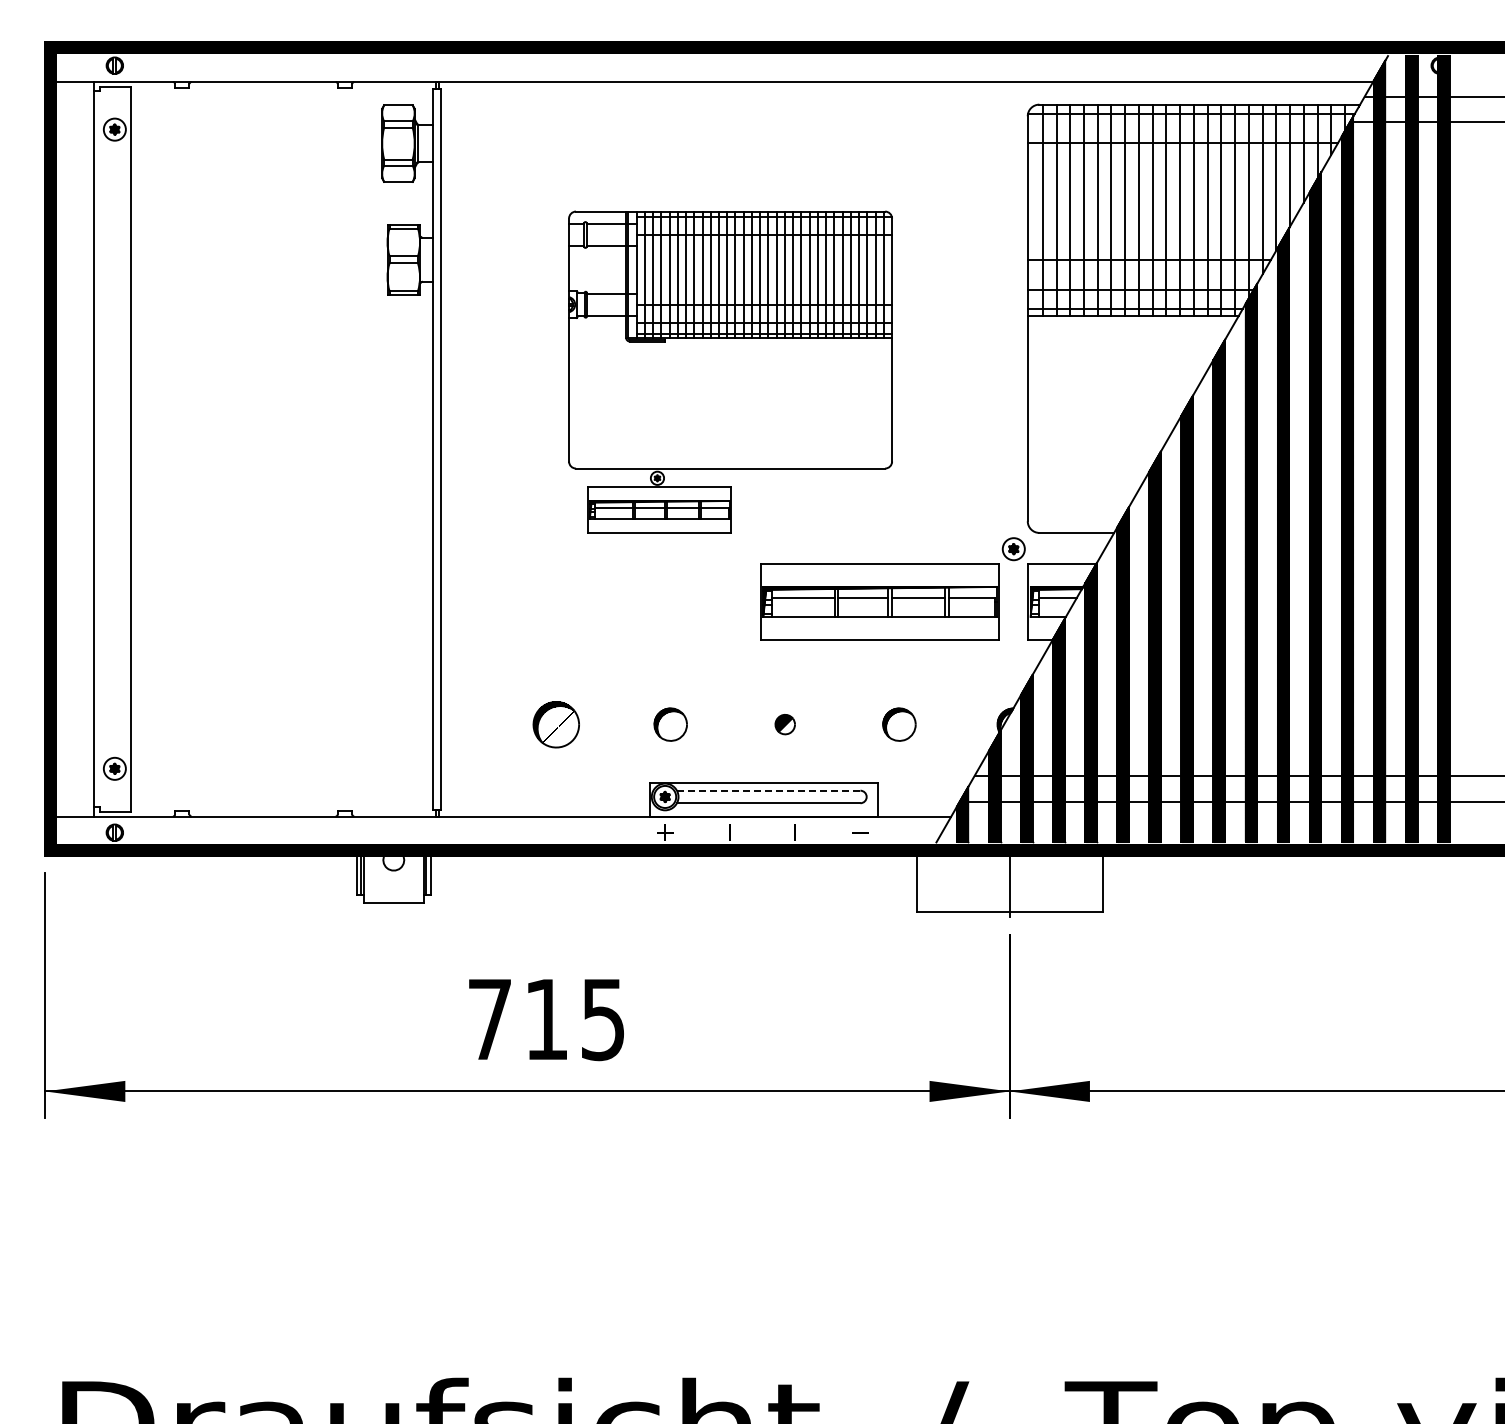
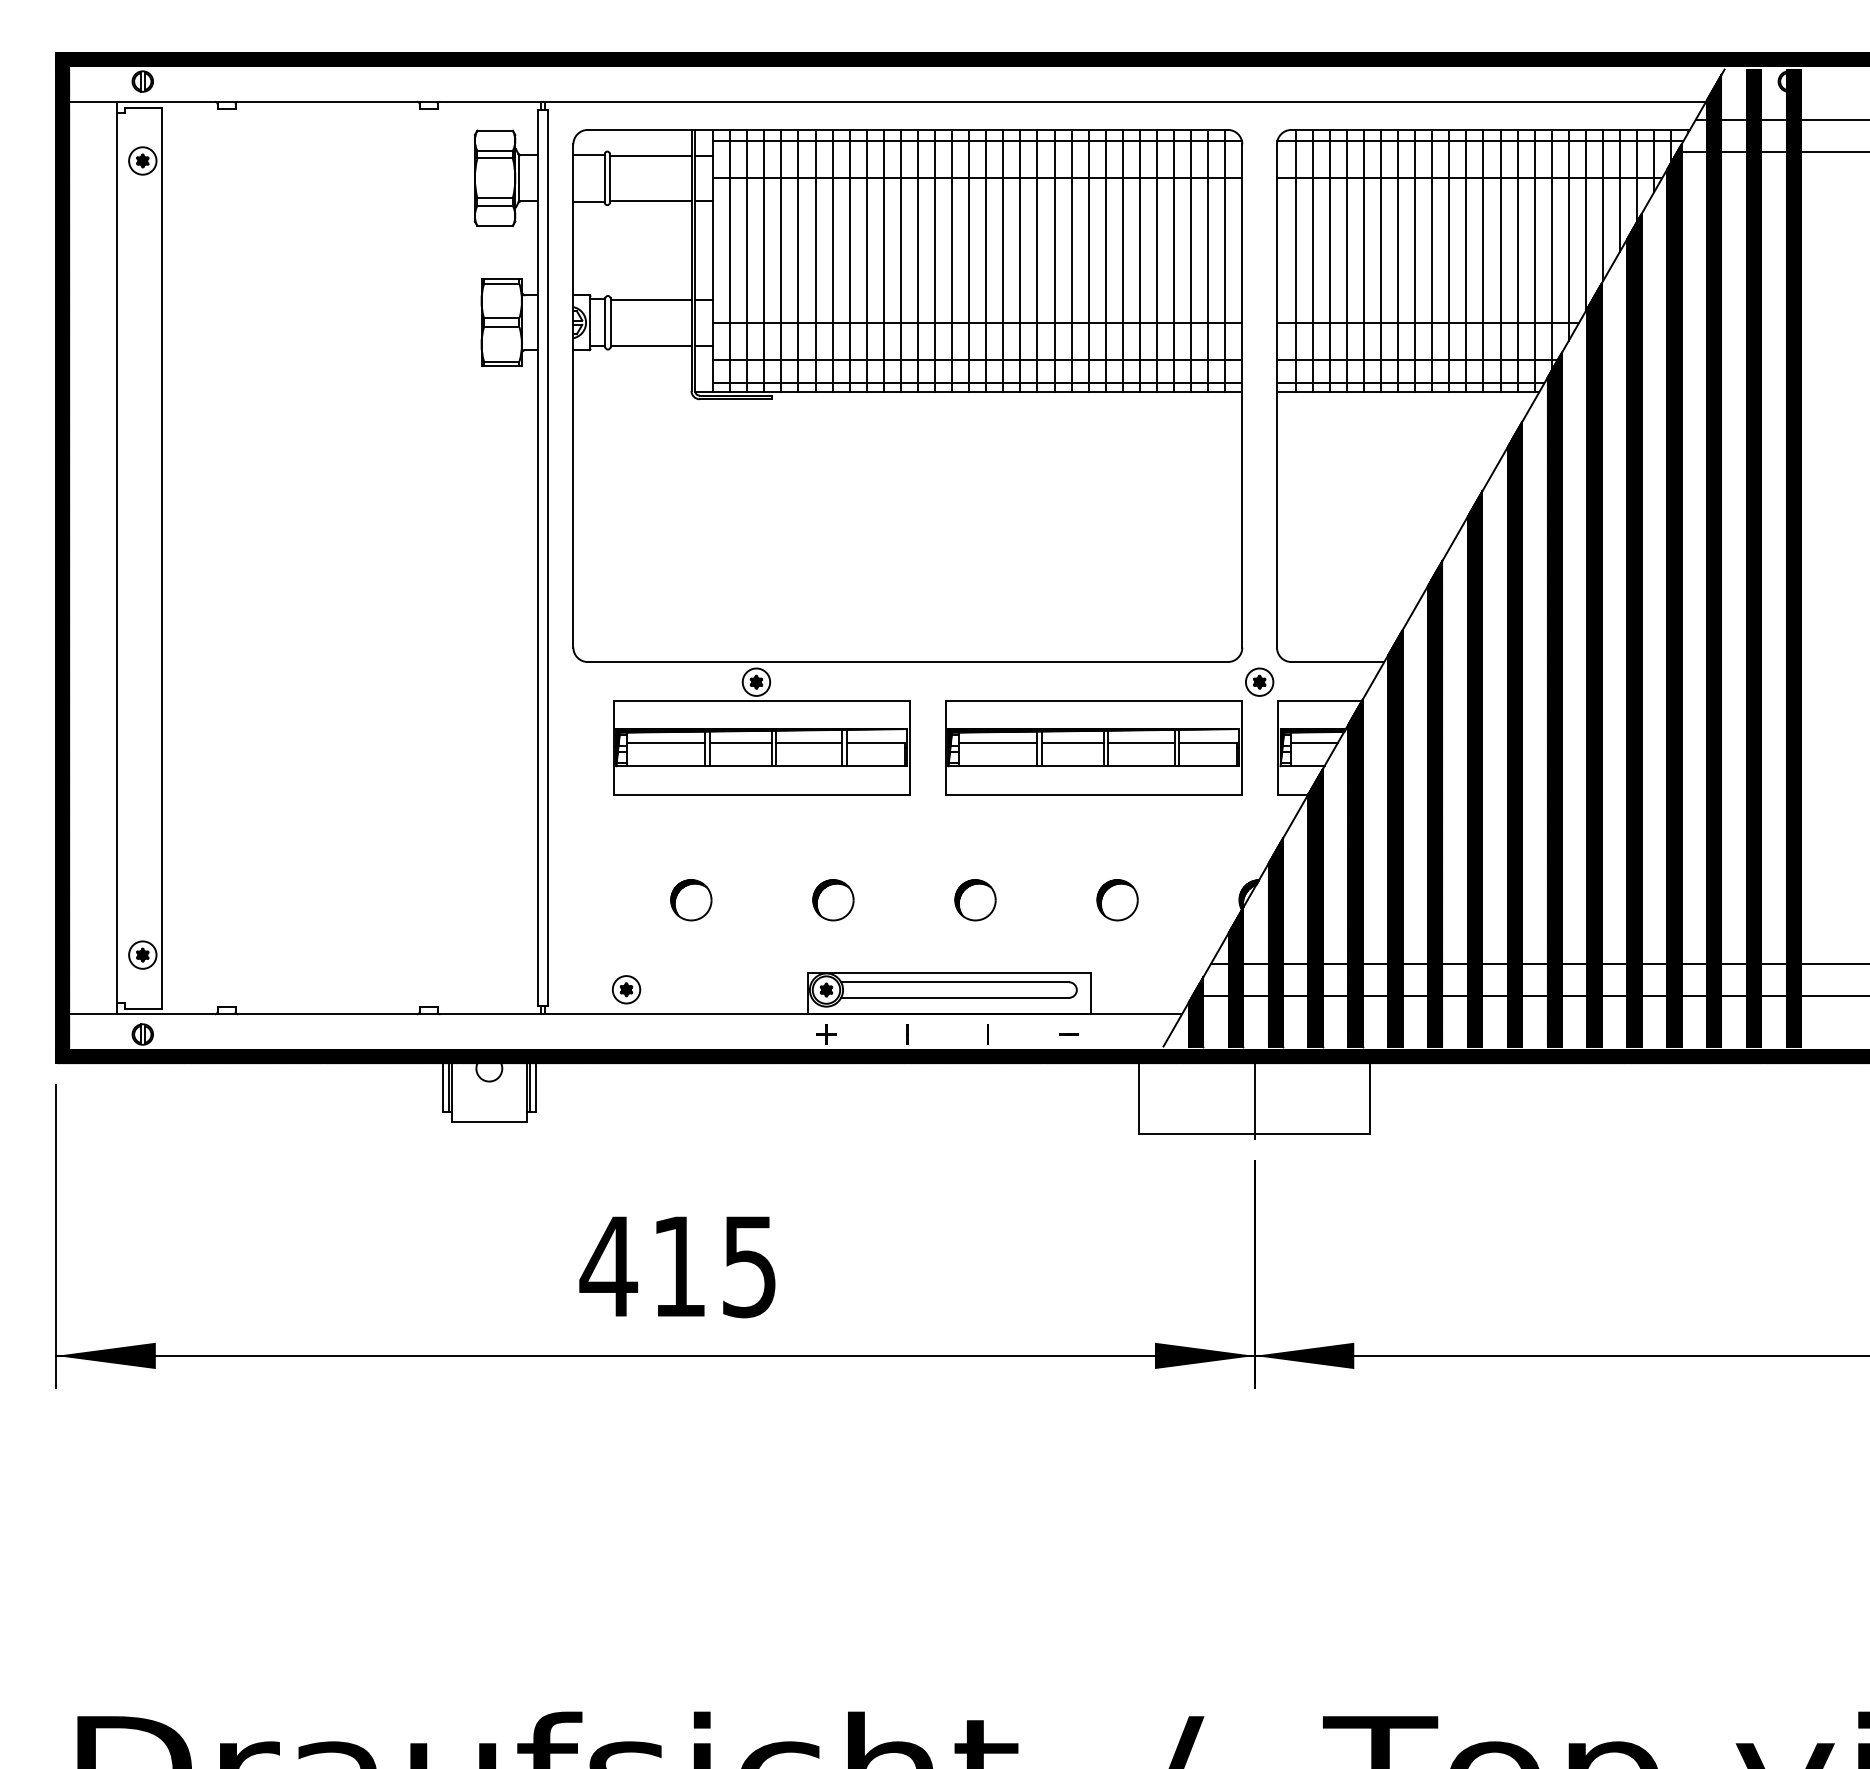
part: (730, 371) -> (907, 461), size x1.67
part: (556, 724) -> (691, 900), size x0.71
part: (785, 724) -> (975, 900), size x1.67
line: (768, 790) -> (954, 982), dashed -> solid
part: (504, 796) -> (626, 989), added
text: (489, 1019) -> (608, 1266), 715 -> 415

